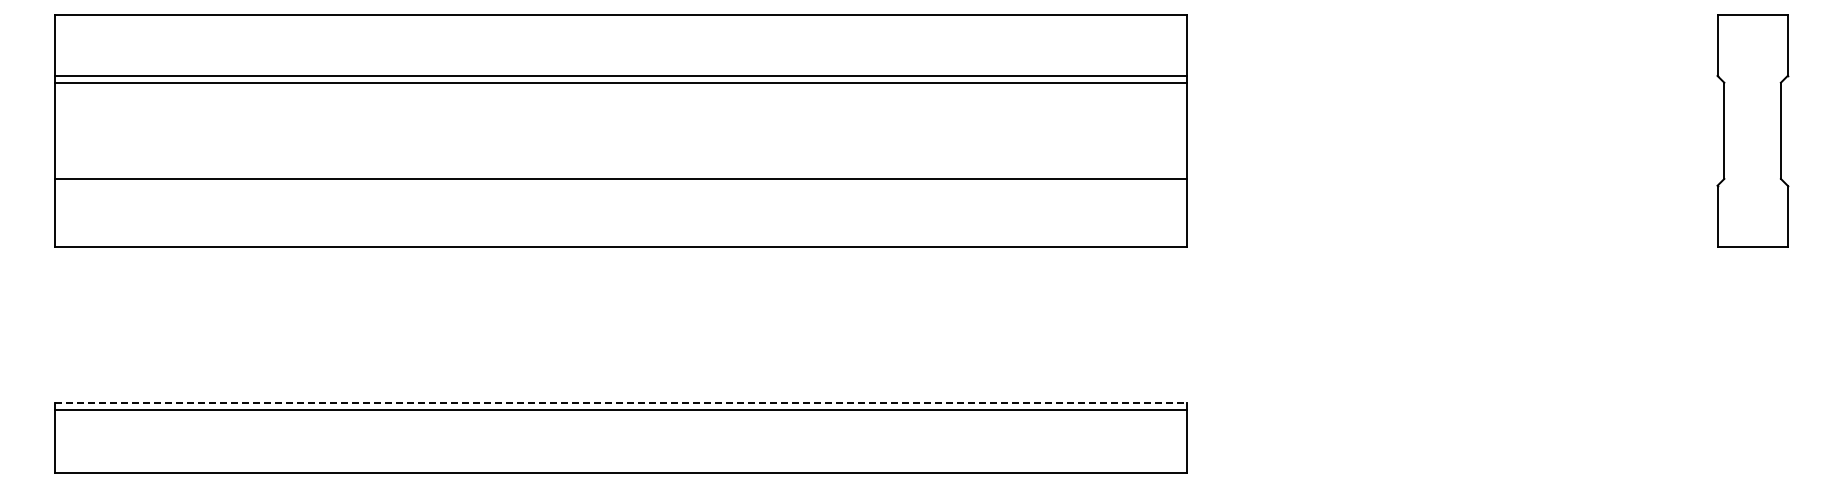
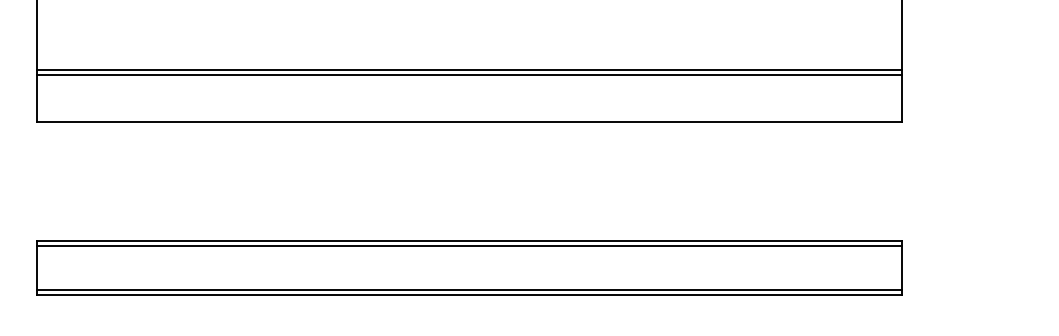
line: (620, 185) -> (469, 75), added
line: (621, 402) -> (469, 240), dashed -> solid
line: (620, 466) -> (469, 289), added

